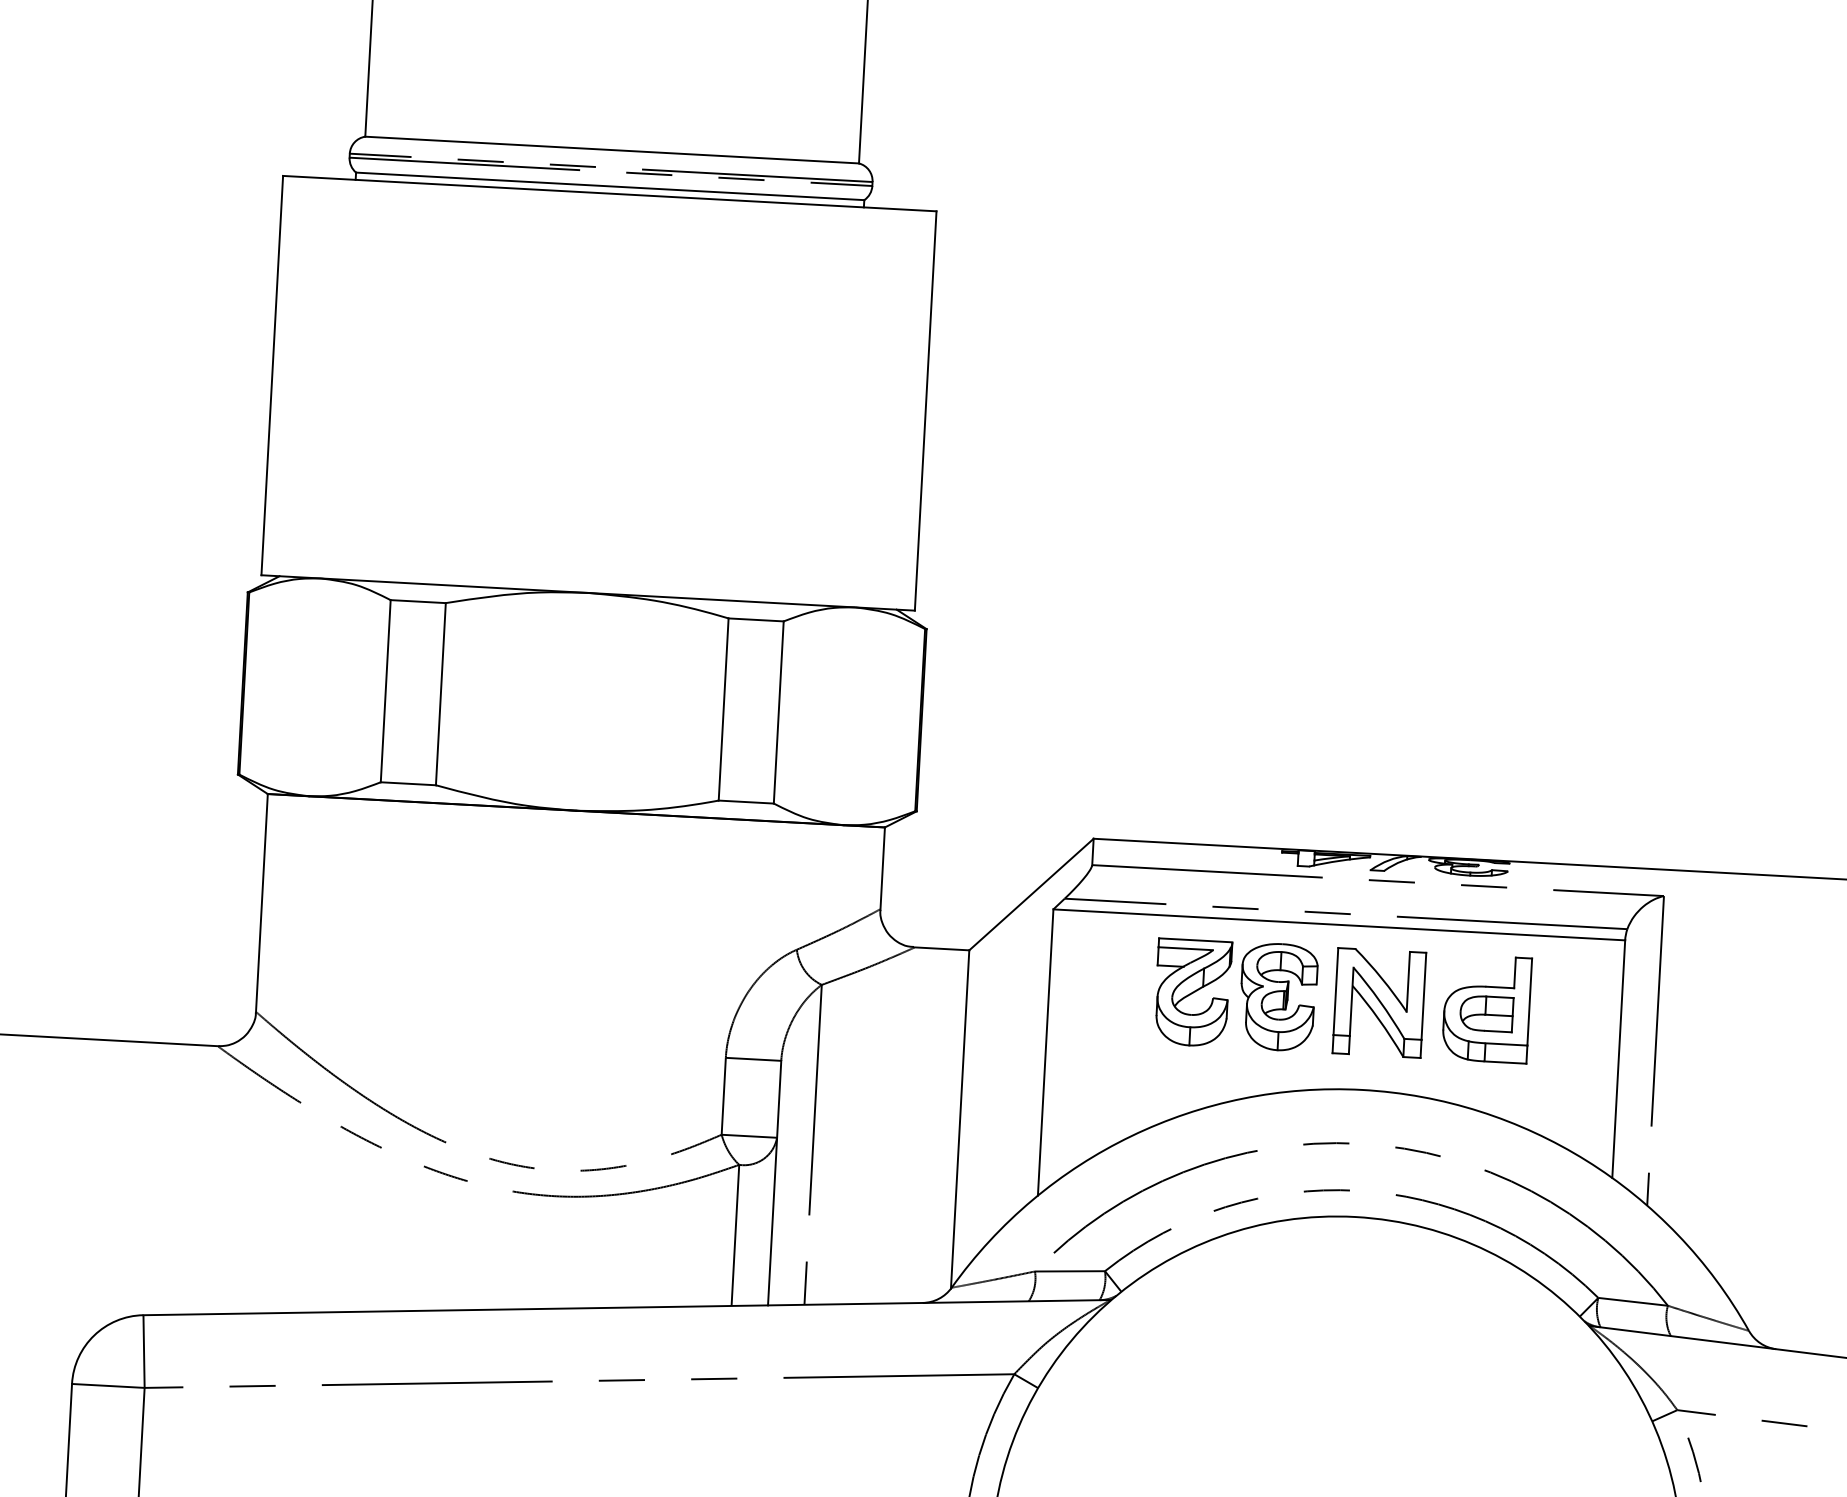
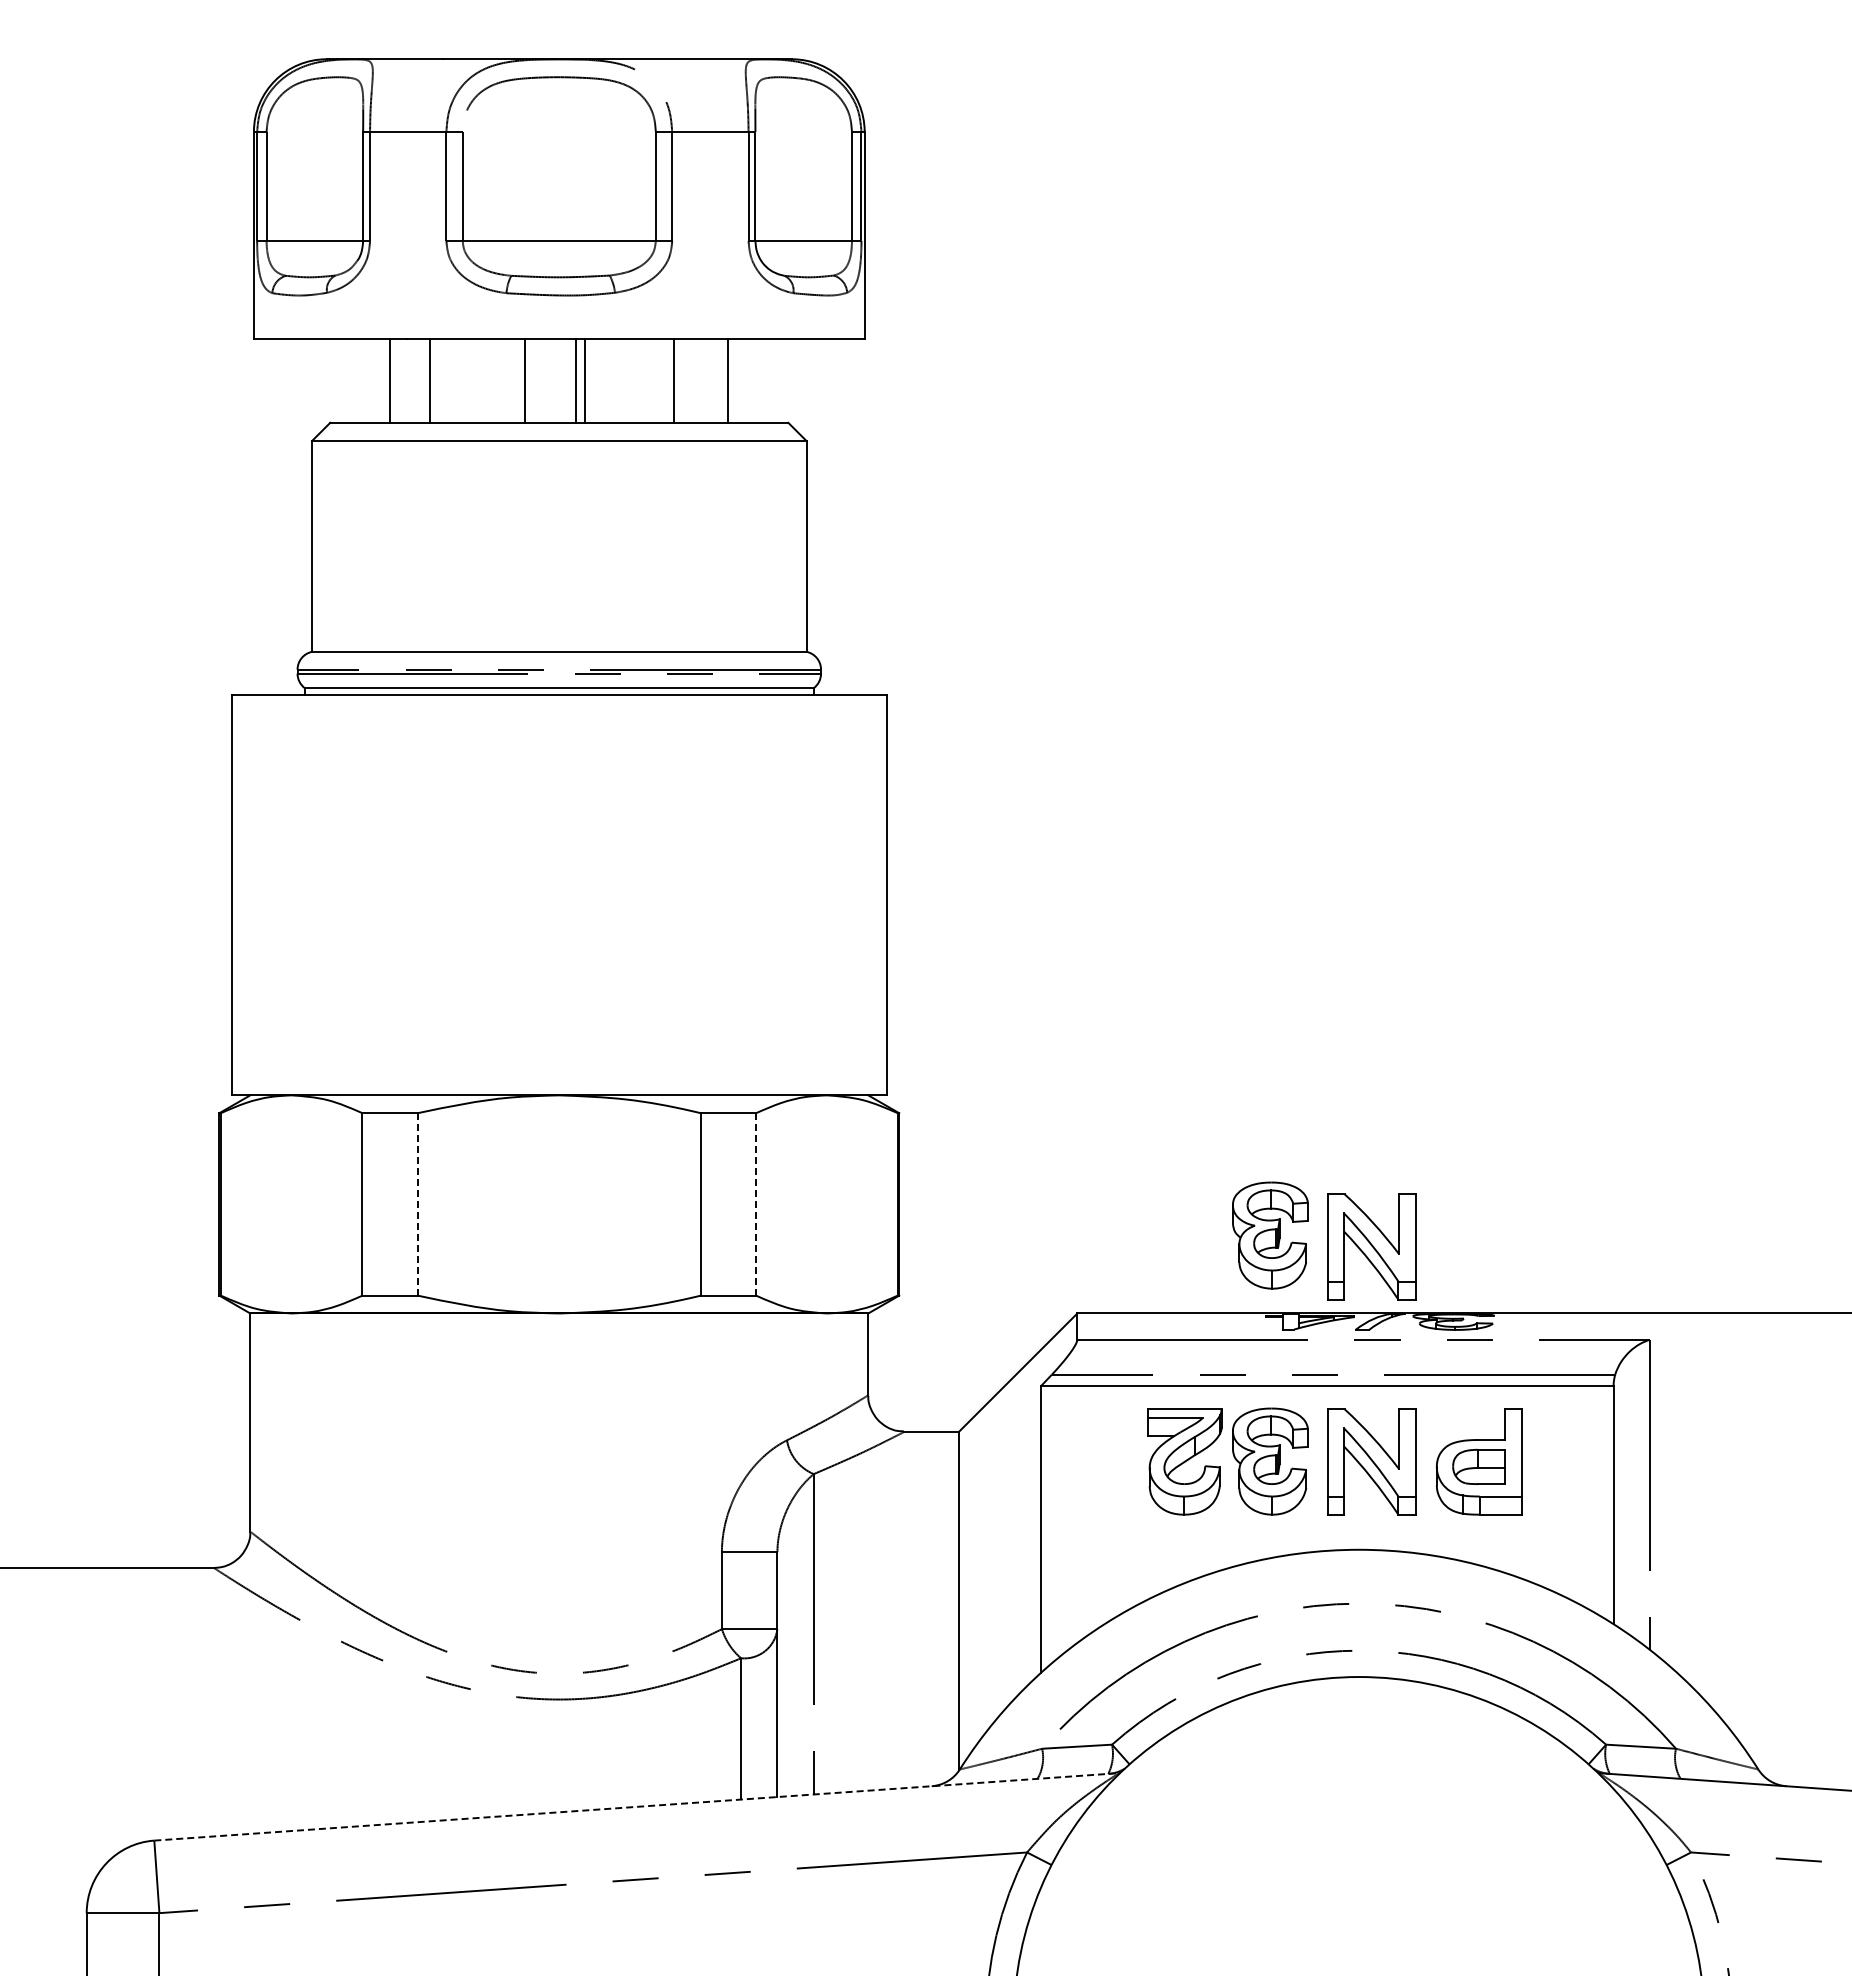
line: (440, 694) -> (417, 1204), solid -> dashed
line: (779, 712) -> (756, 1204), solid -> dashed
part: (1290, 771) -> (1270, 1235), added
part: (1390, 787) -> (1371, 1246), added
line: (626, 1307) -> (636, 1806), solid -> dashed

